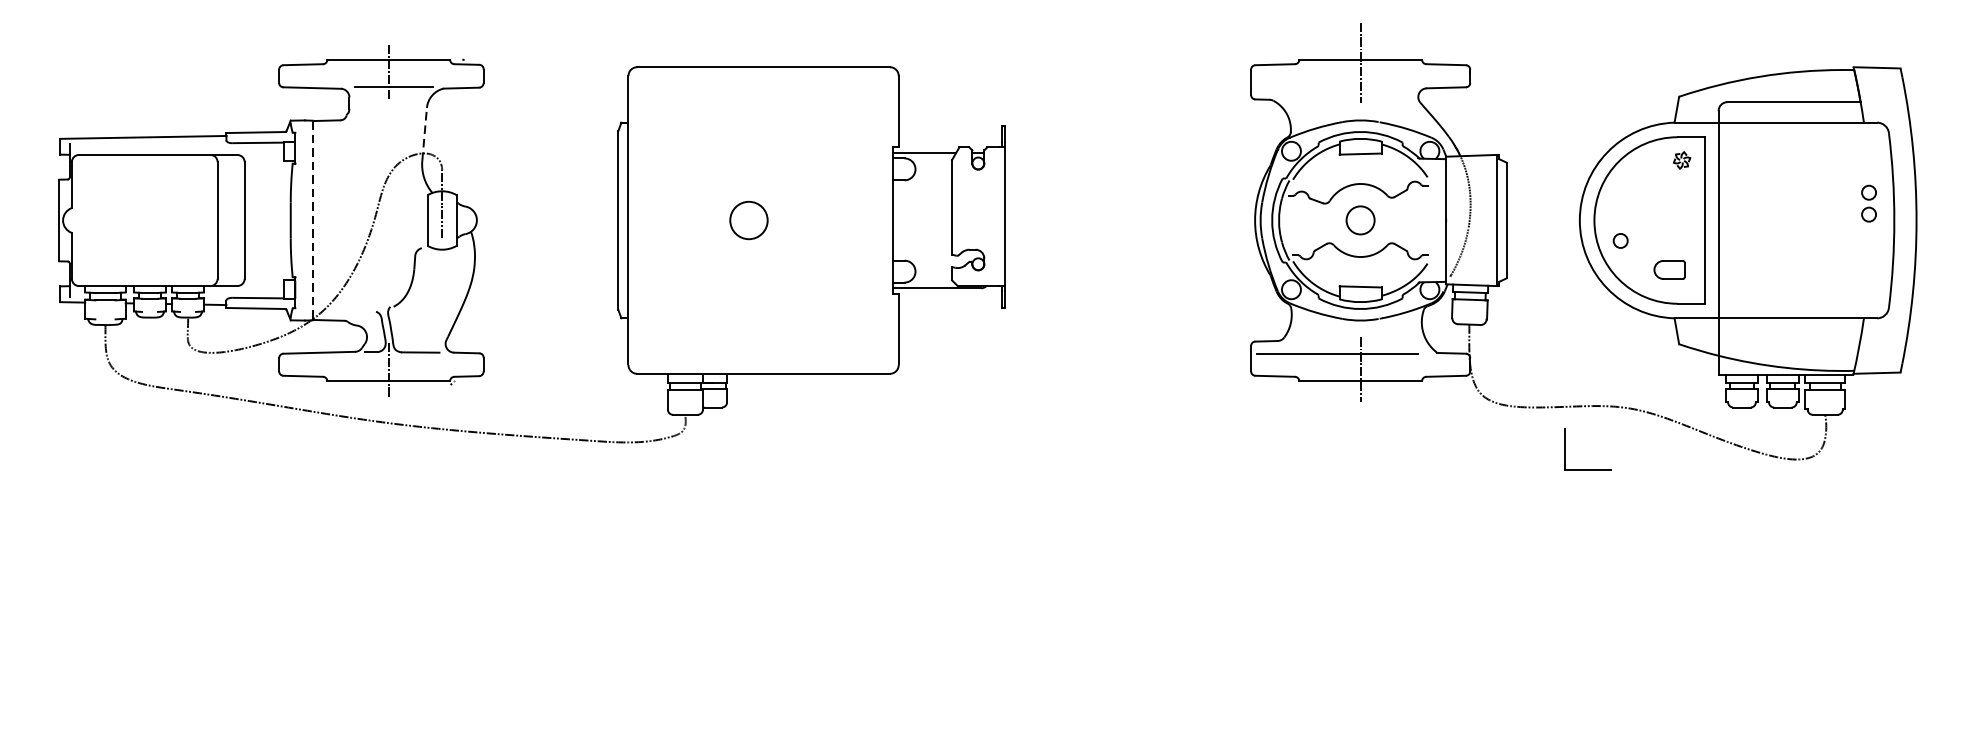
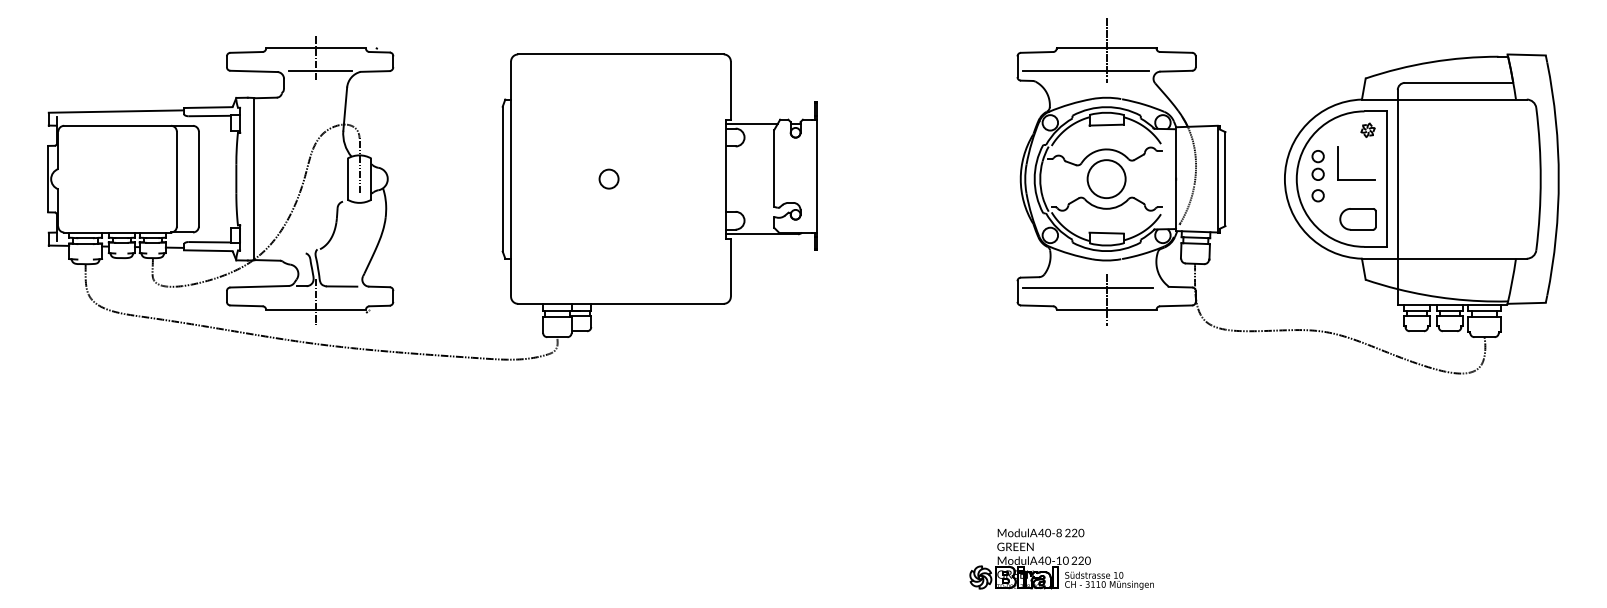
line: (1334, 86) -> (1085, 70), added
line: (424, 134) -> (345, 109), dashed -> solid
part: (1868, 203) -> (1317, 165), moved
circle: (748, 219) -> (608, 178), size x0.62
circle: (1360, 219) -> (1106, 178), size x1.67
line: (313, 220) -> (254, 179), dashed -> solid
part: (1669, 270) -> (1357, 219), size x1.43
part: (1587, 469) -> (1356, 179), moved
part: (1305, 686) -> (1061, 558), added

